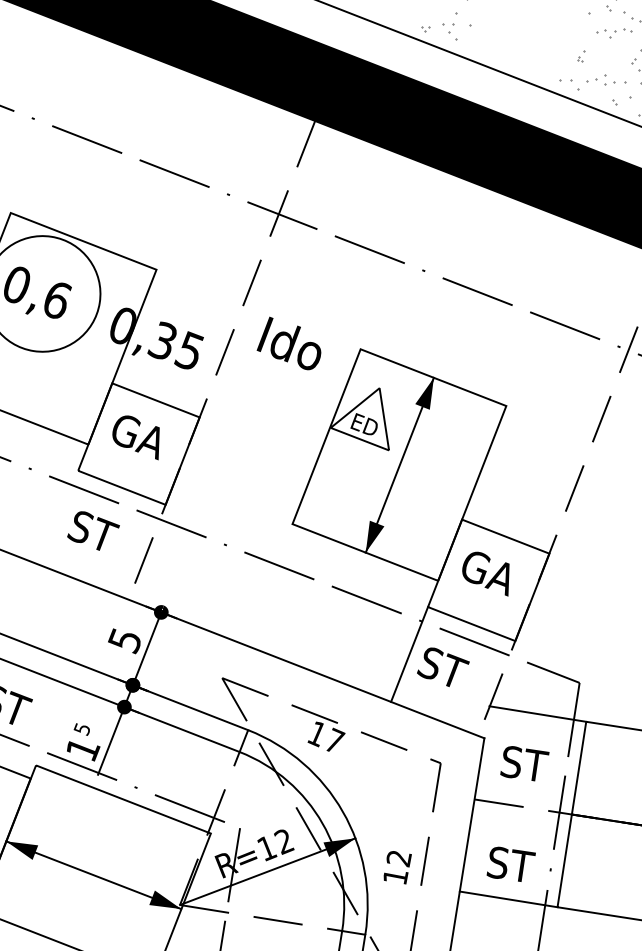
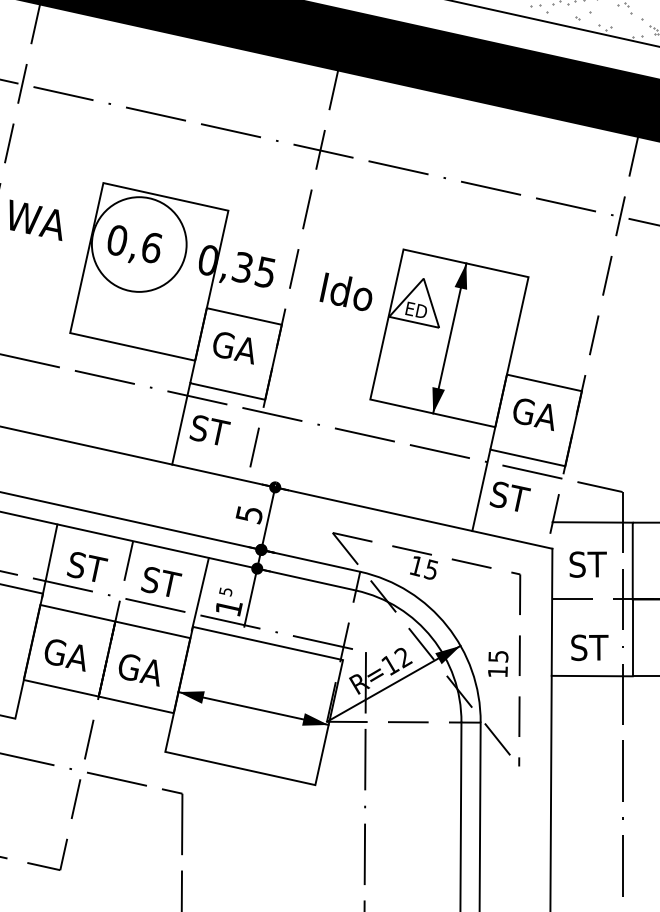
text: (289, 343) -> (345, 291), moved
line: (60, 517) -> (181, 423), added
line: (49, 727) -> (199, 594), added
text: (334, 740) -> (431, 569), 17 -> 15
text: (399, 858) -> (498, 656), 12 -> 15

